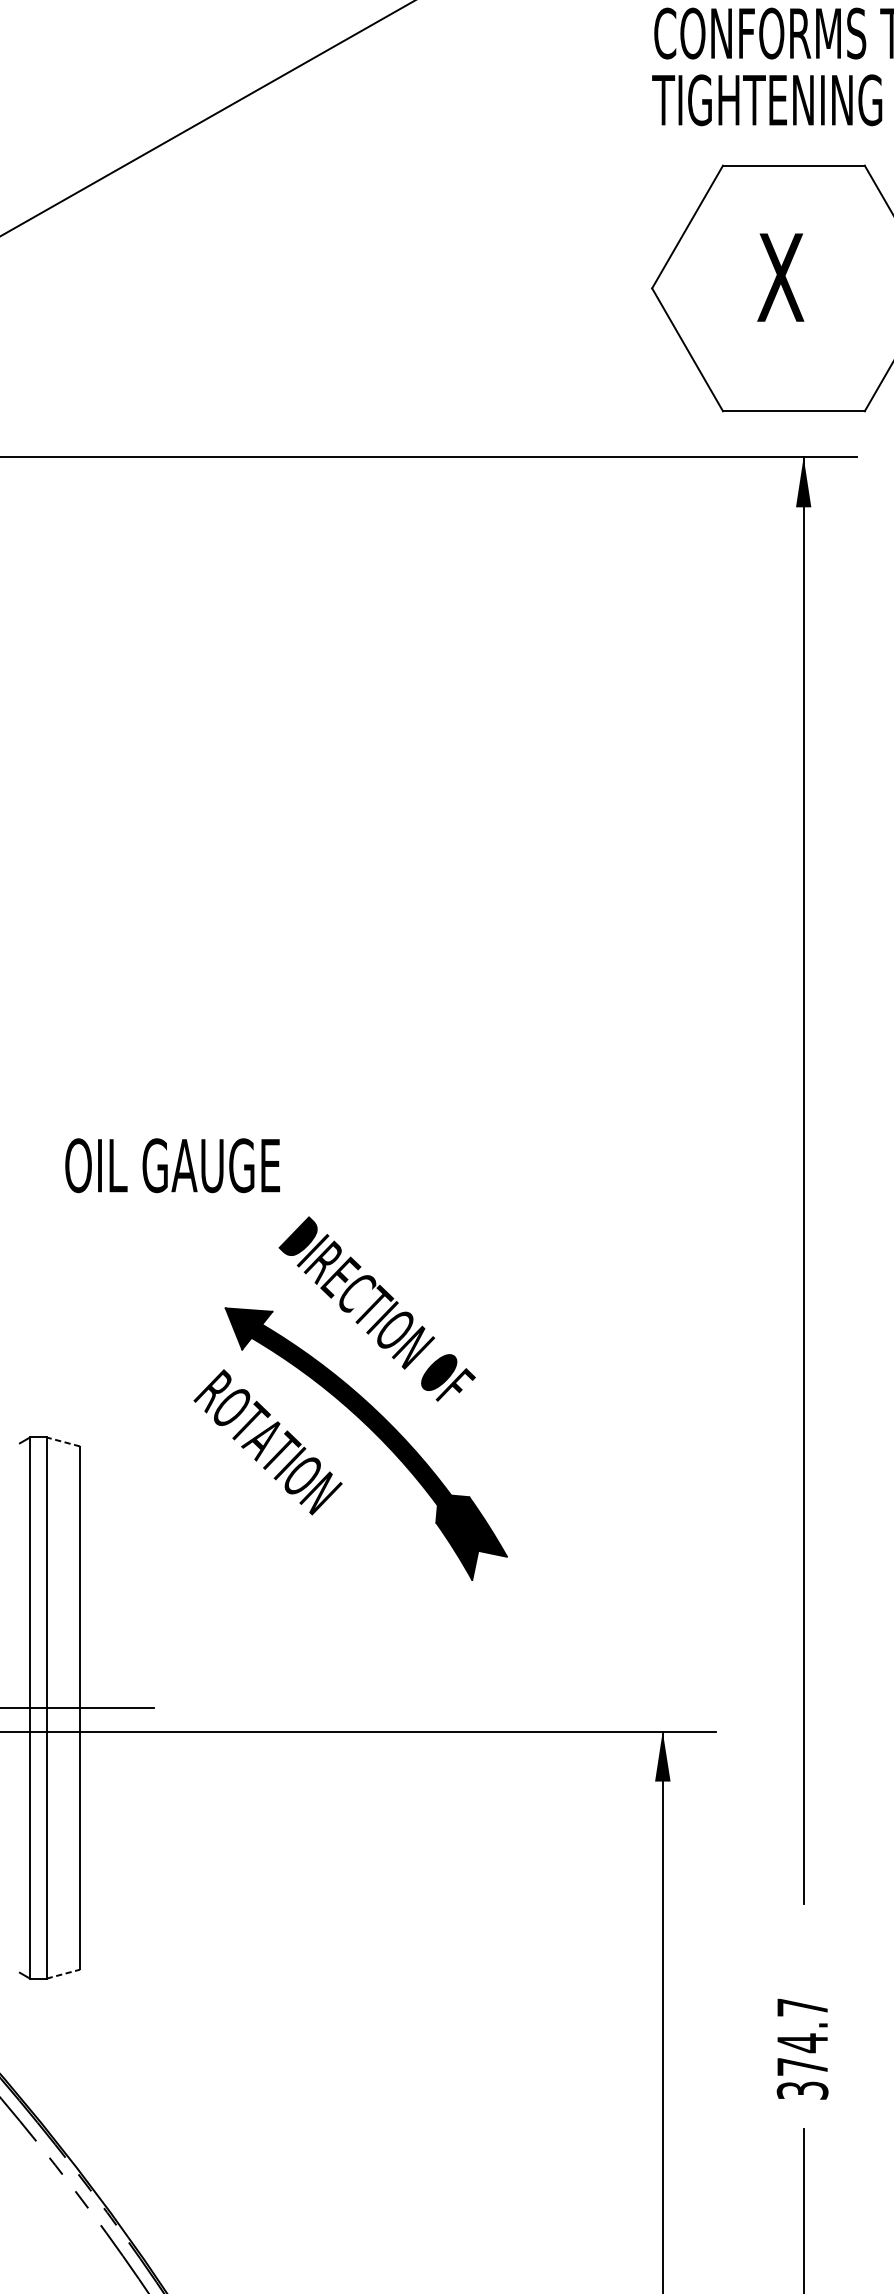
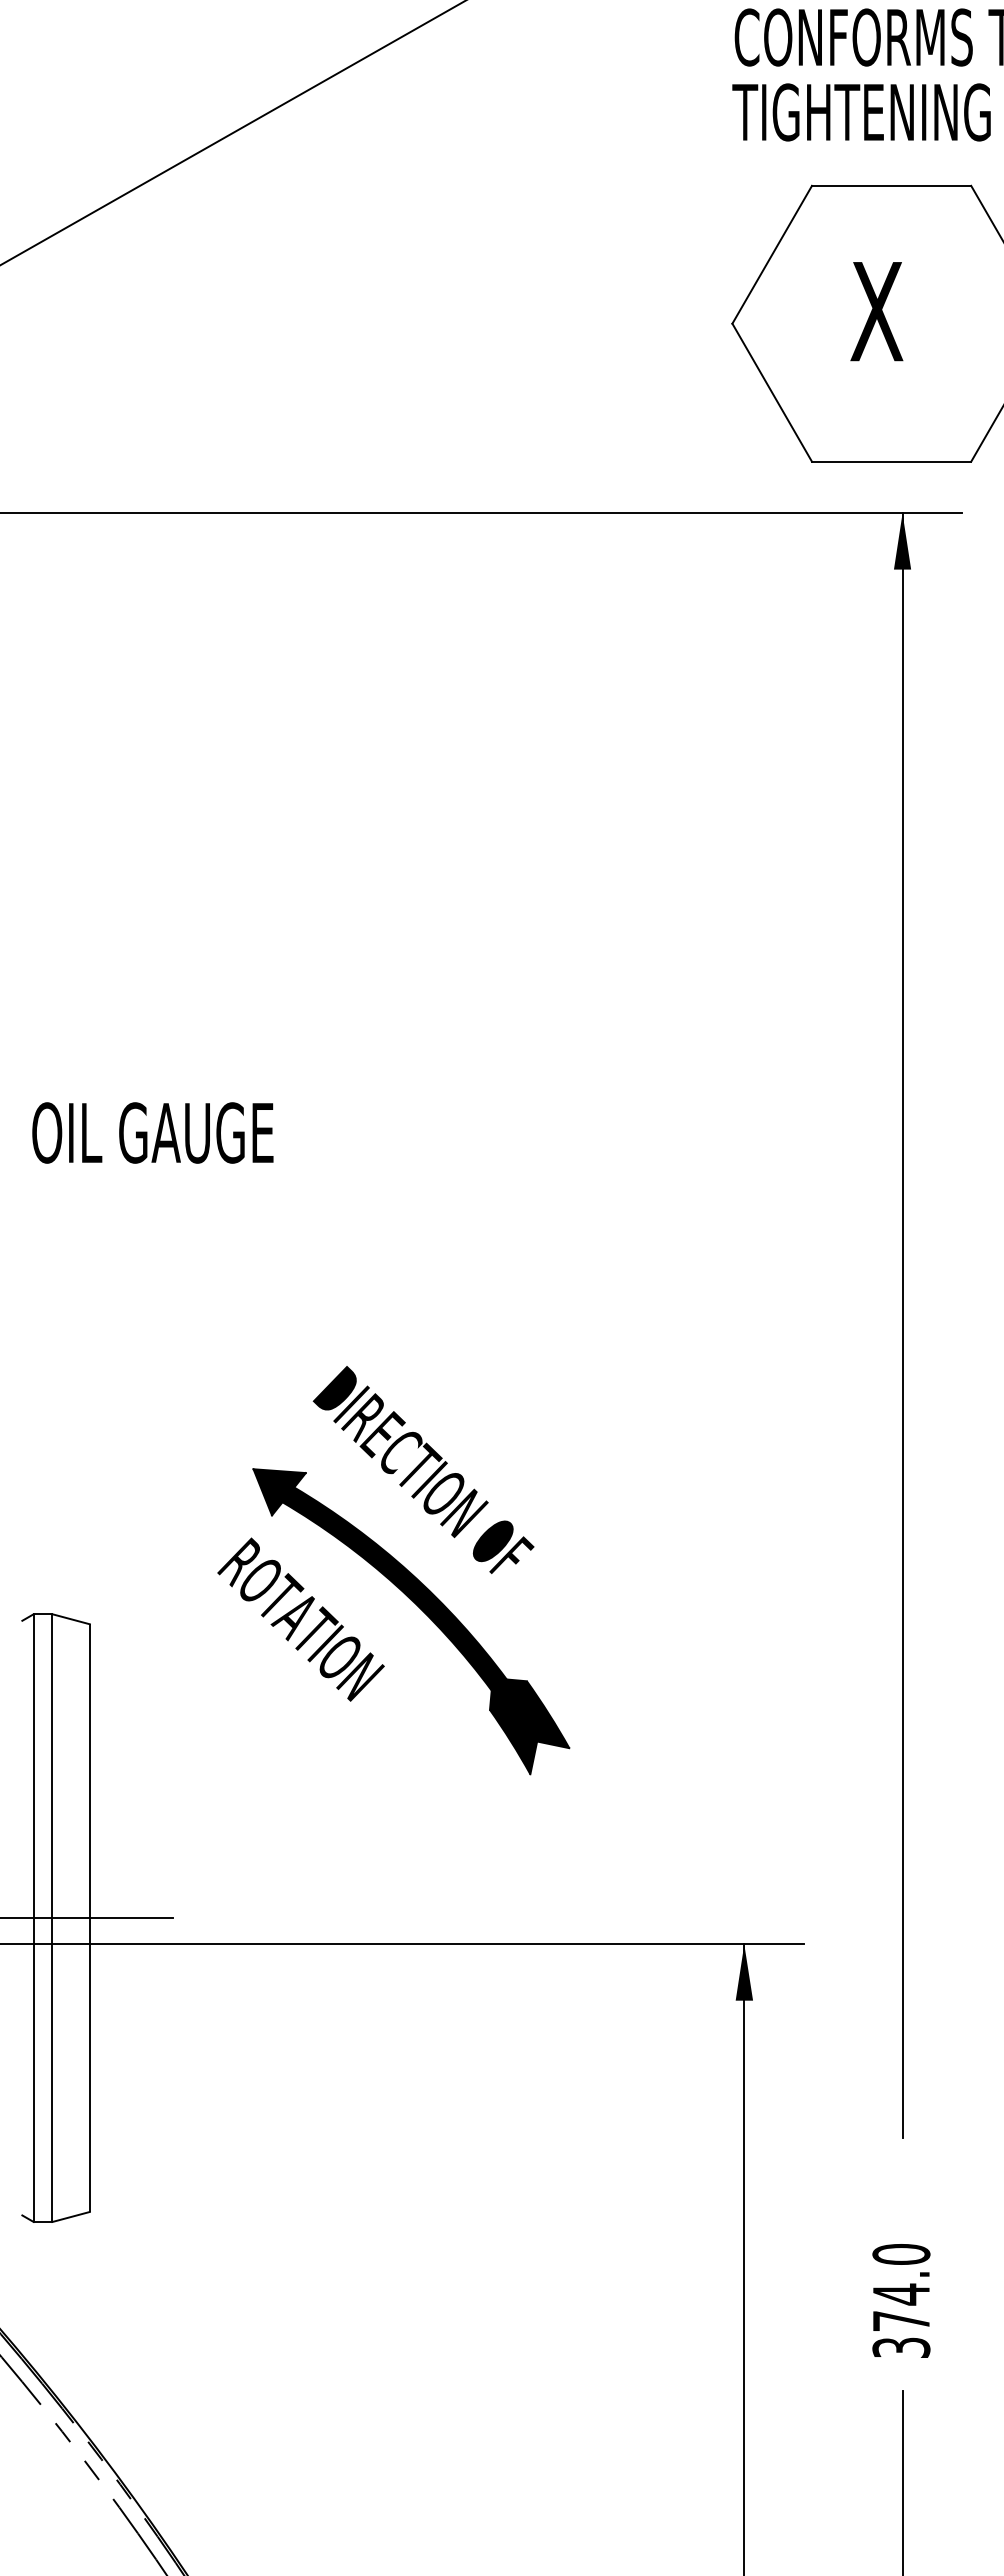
text: (172, 1165) -> (152, 1132), moved
line: (62, 1442) -> (70, 1619), dashed -> solid
line: (63, 1973) -> (71, 2216), dashed -> solid
text: (802, 2007) -> (901, 2254), 374.7 -> 374.0

